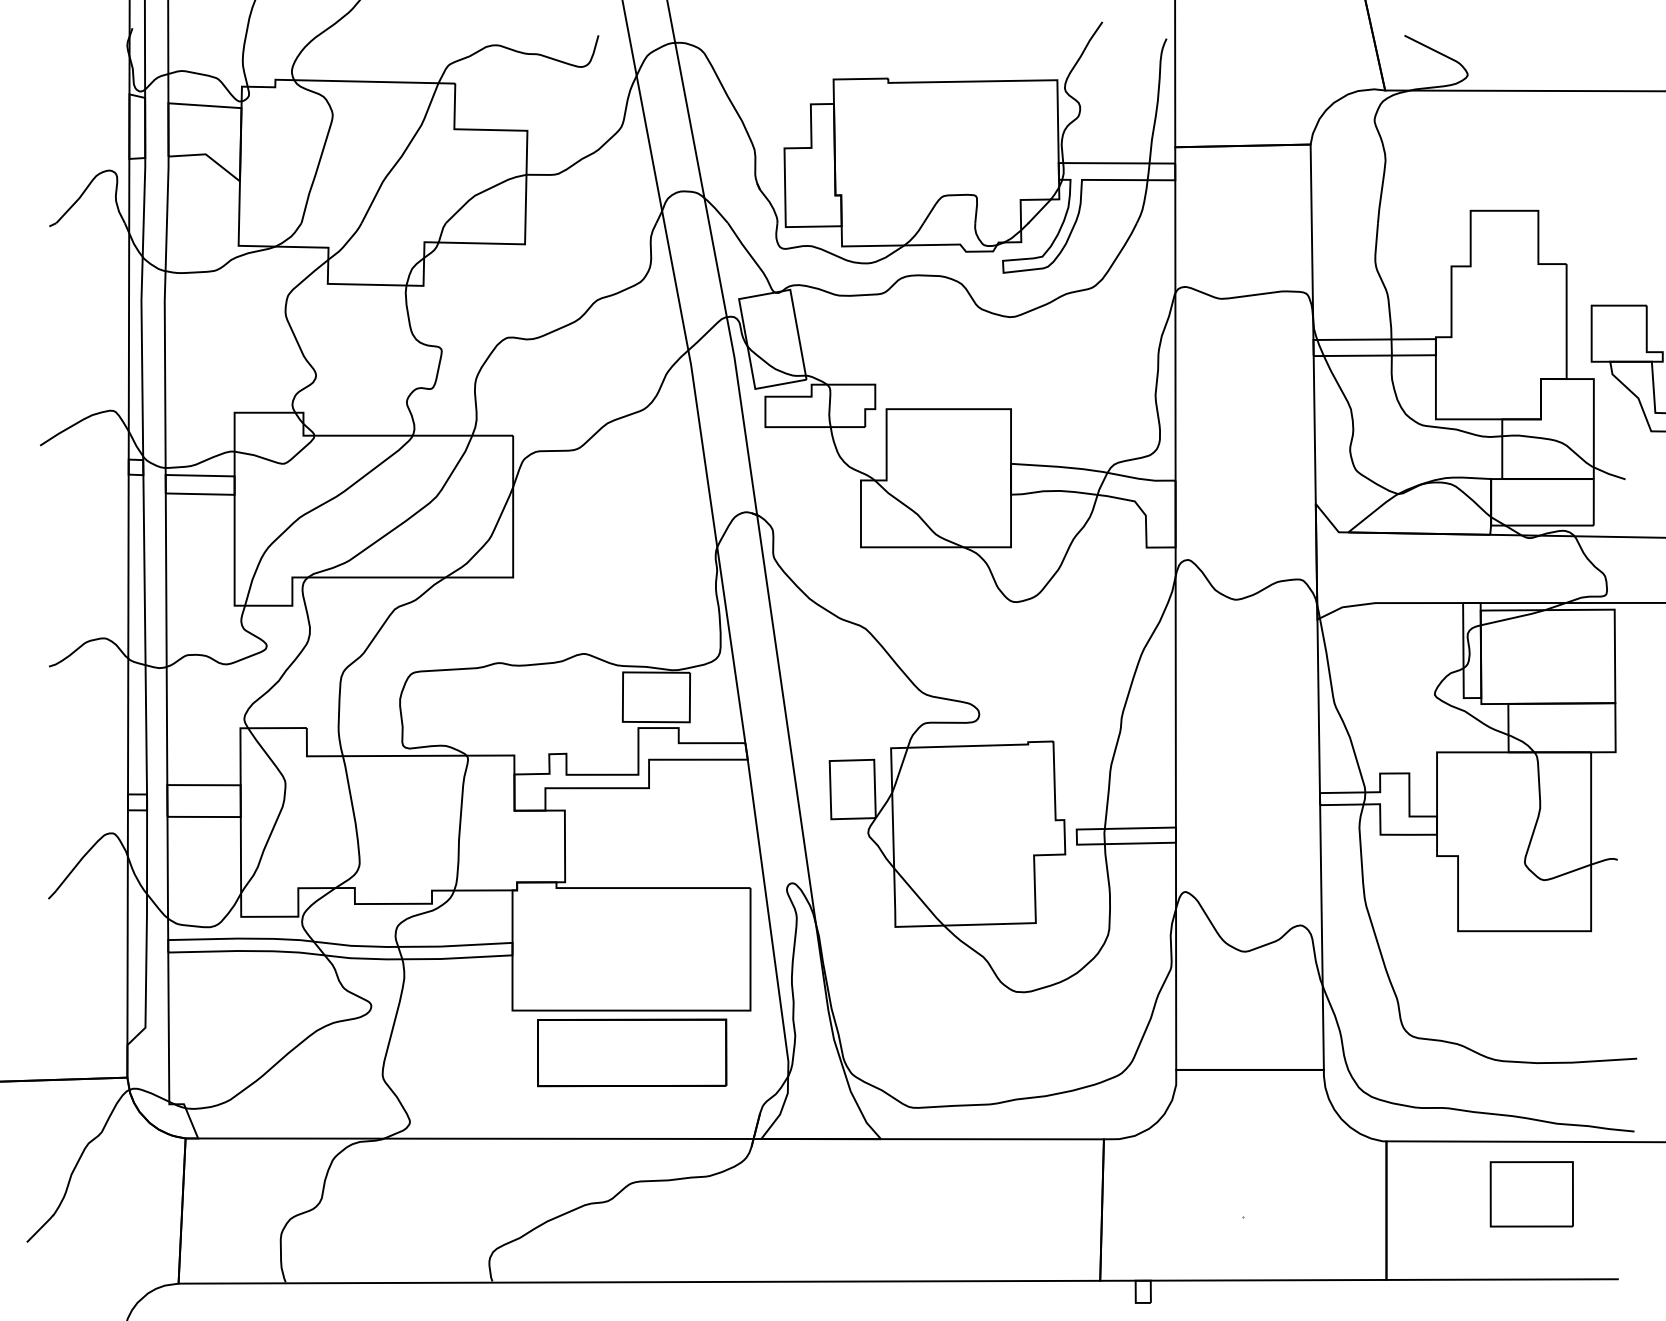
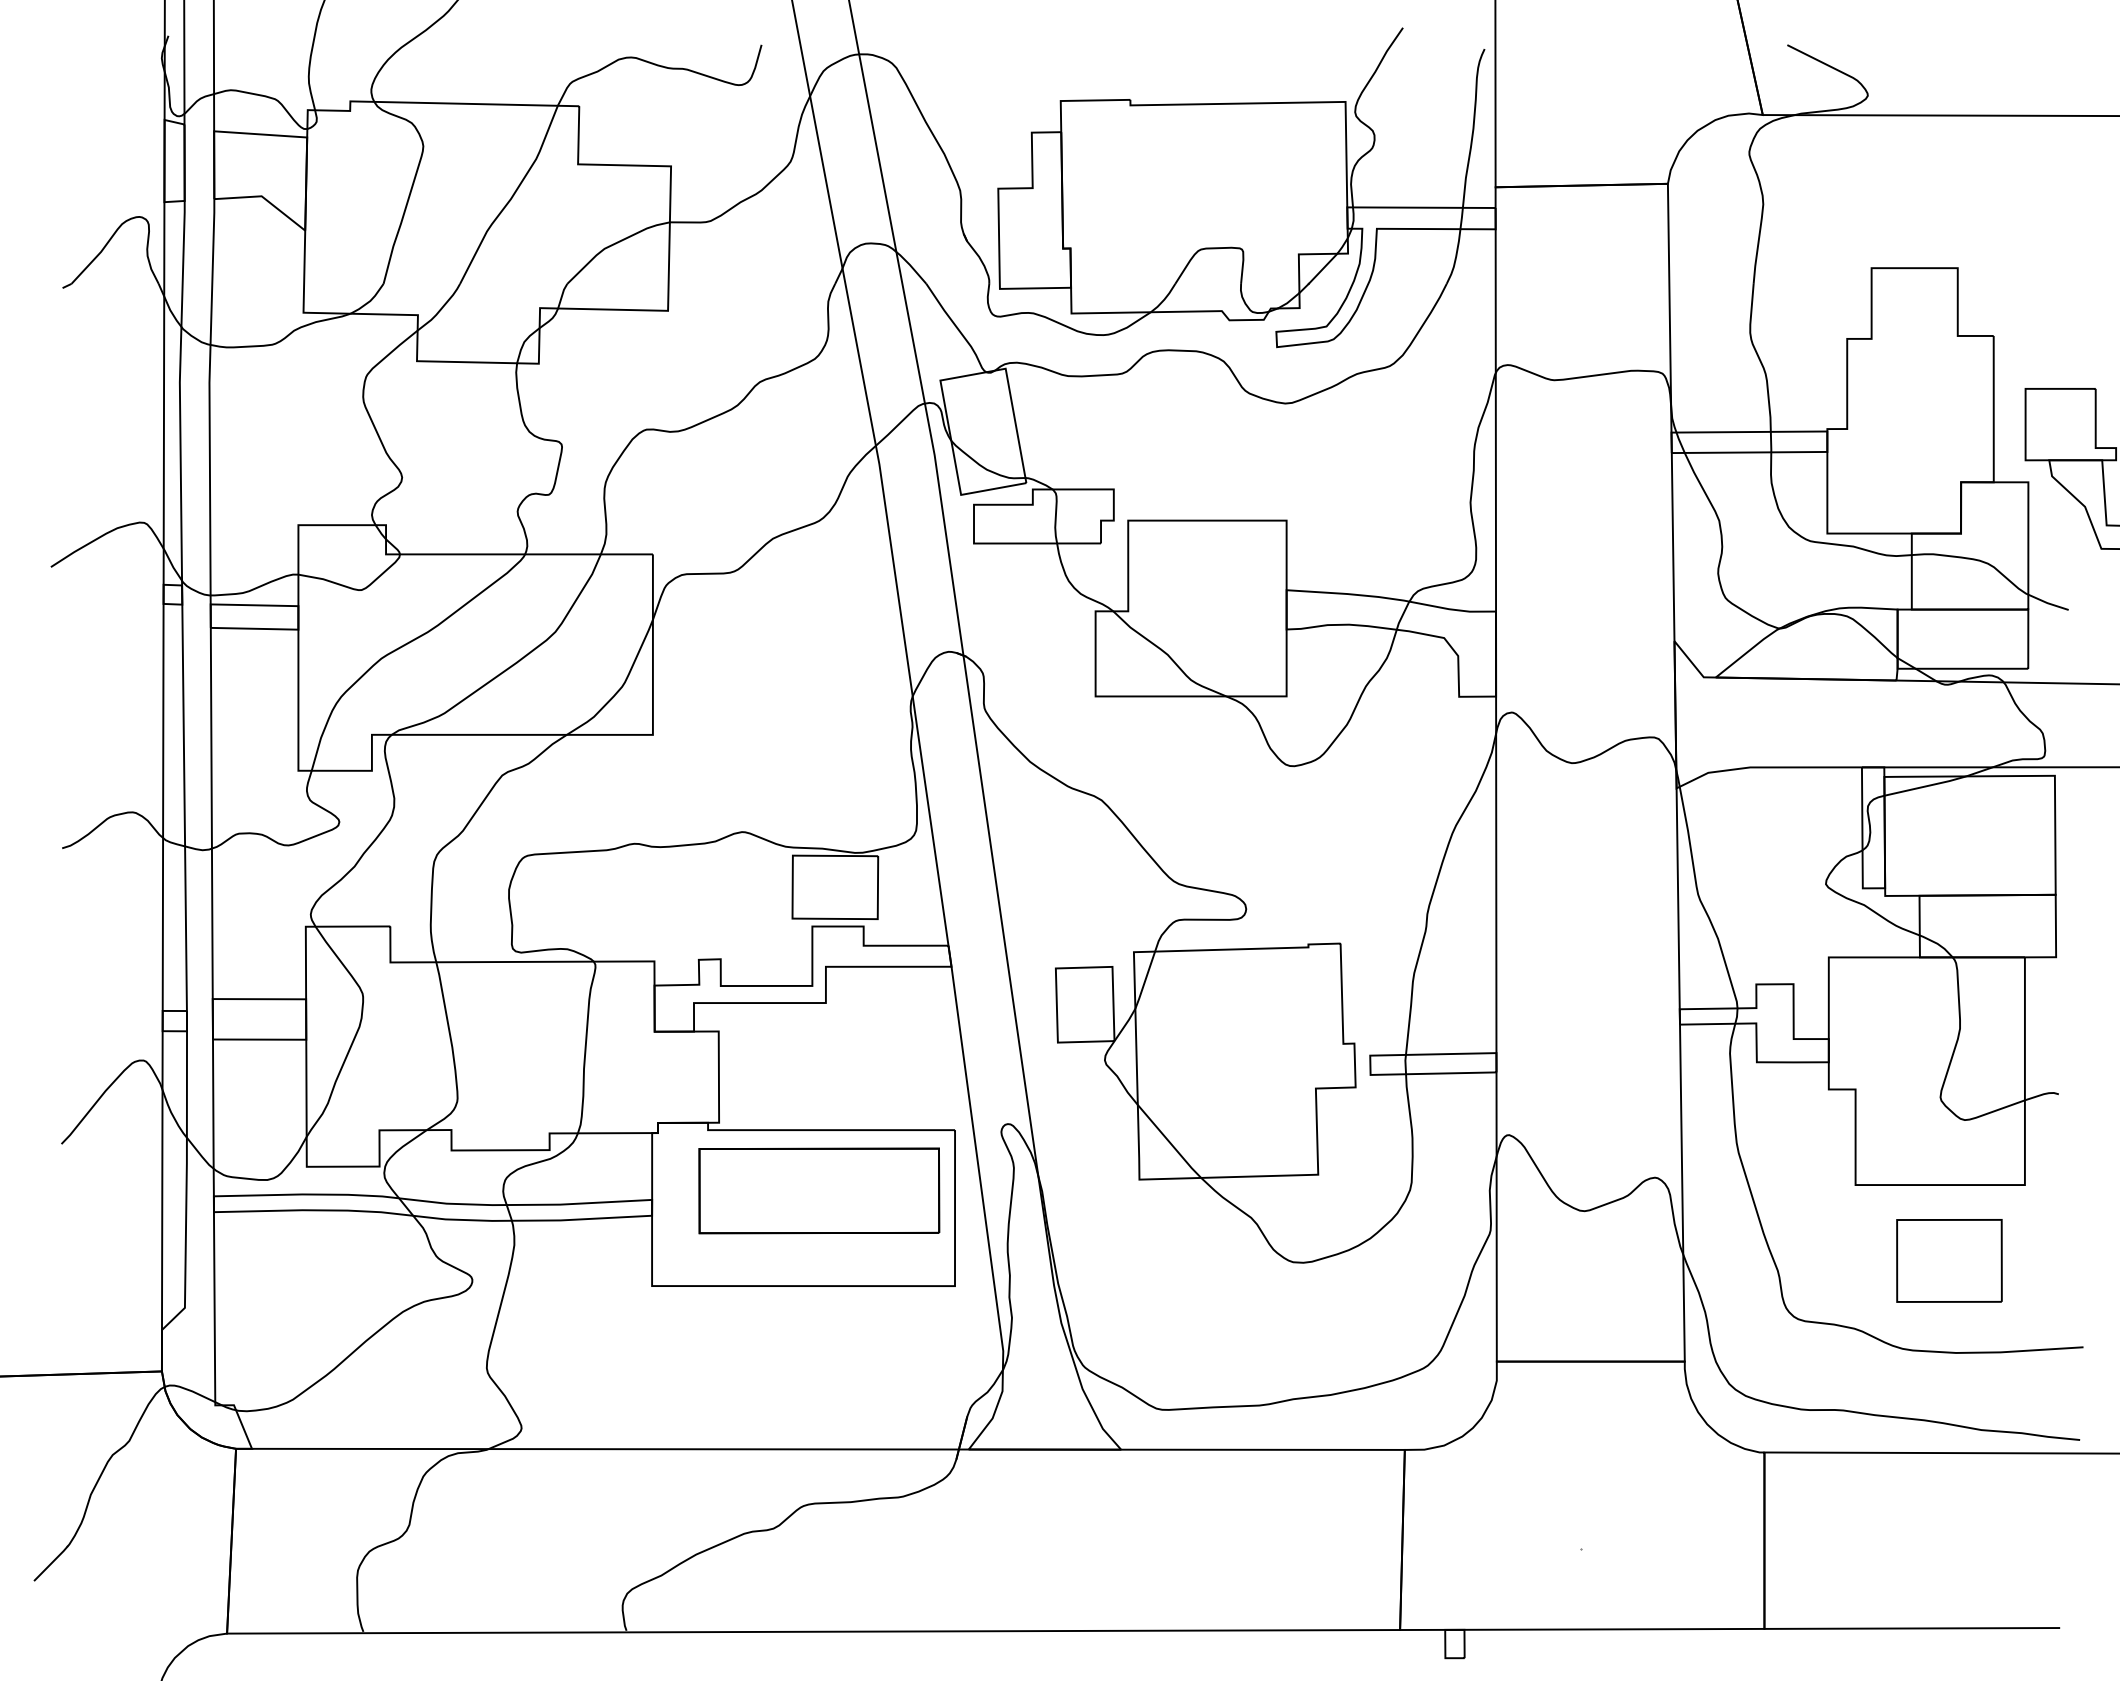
part: (632, 1052) -> (819, 1190), moved
part: (1531, 1193) -> (1949, 1260), moved

